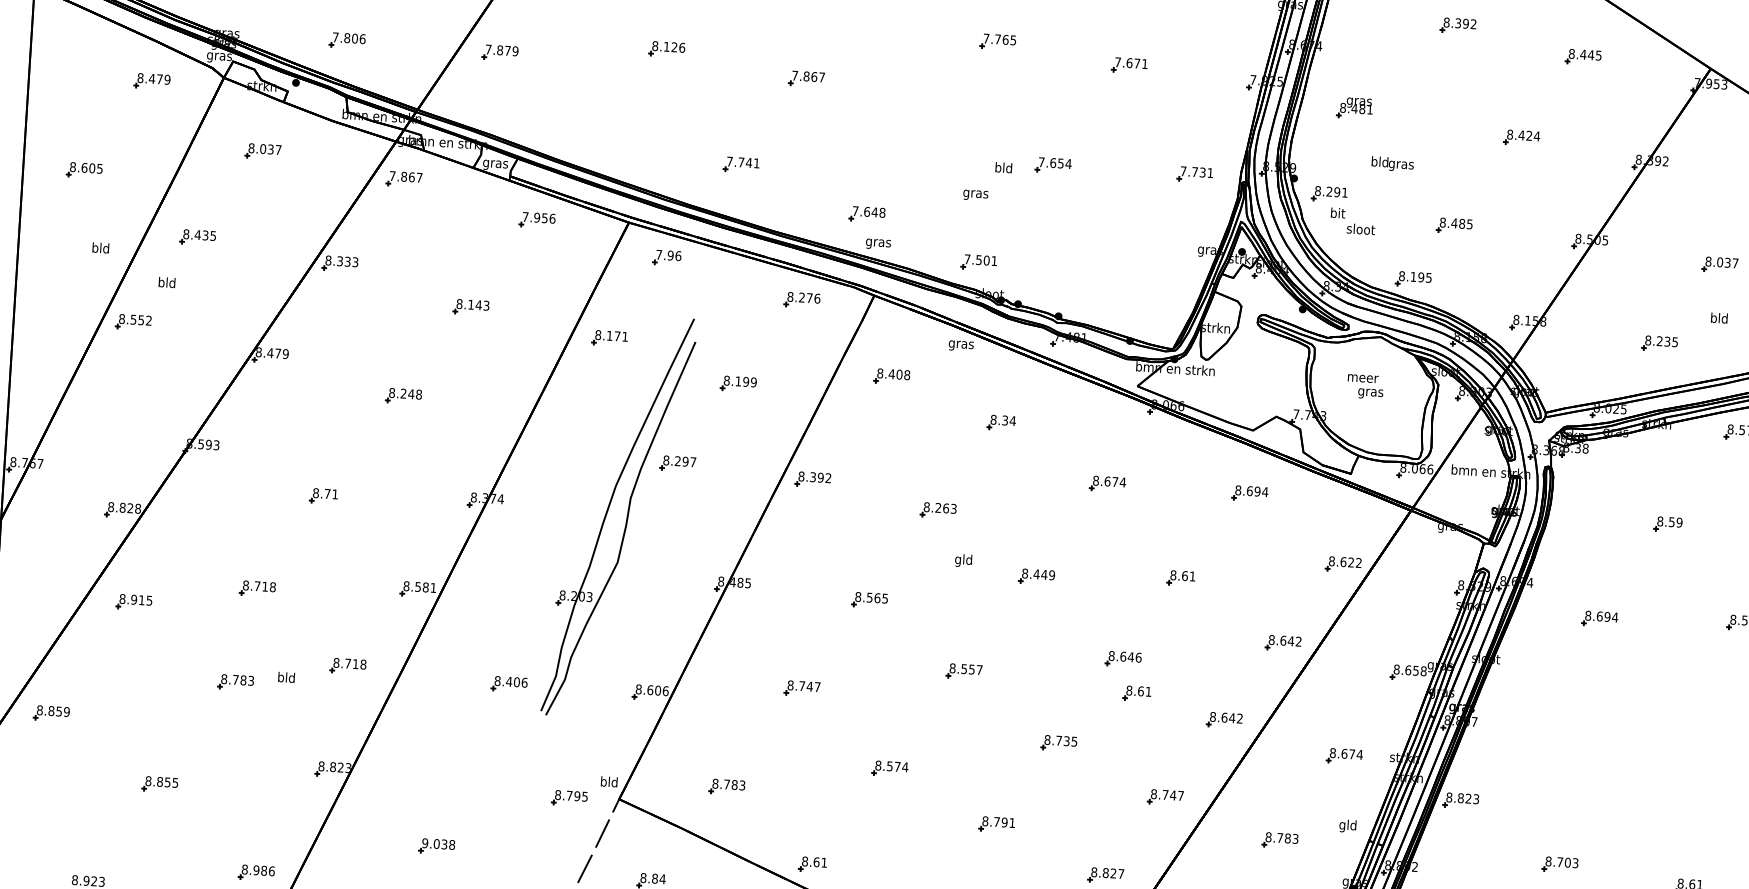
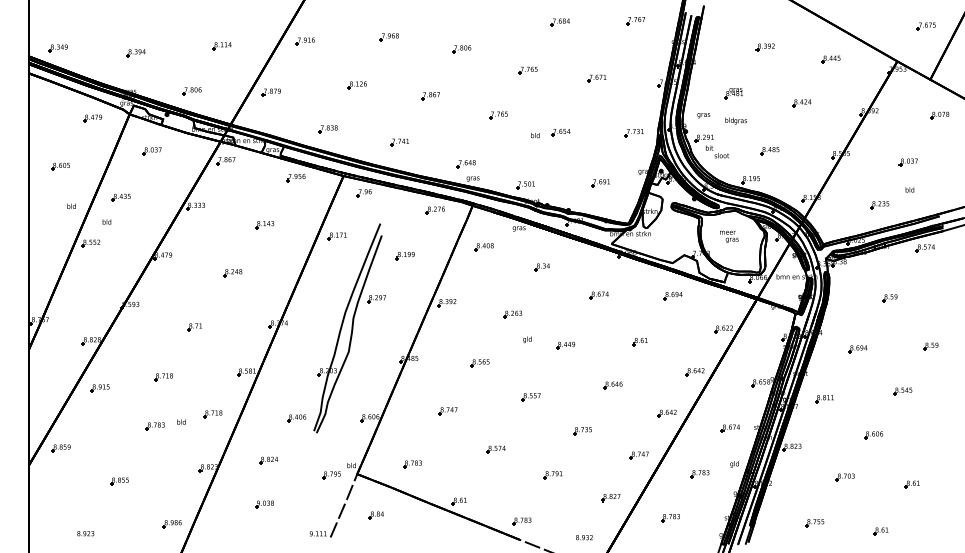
part: (1354, 108) -> (733, 93), moved
part: (935, 124) -> (498, 115), added
part: (603, 130) -> (327, 129), added
text: (975, 194) -> (703, 115), moved
part: (1123, 268) -> (600, 183), added
part: (1135, 694) -> (620, 403), removed
part: (1680, 705) -> (902, 391), added
part: (1529, 711) -> (824, 399), added
part: (449, 762) -> (268, 460), added
part: (1619, 787) -> (873, 435), added

